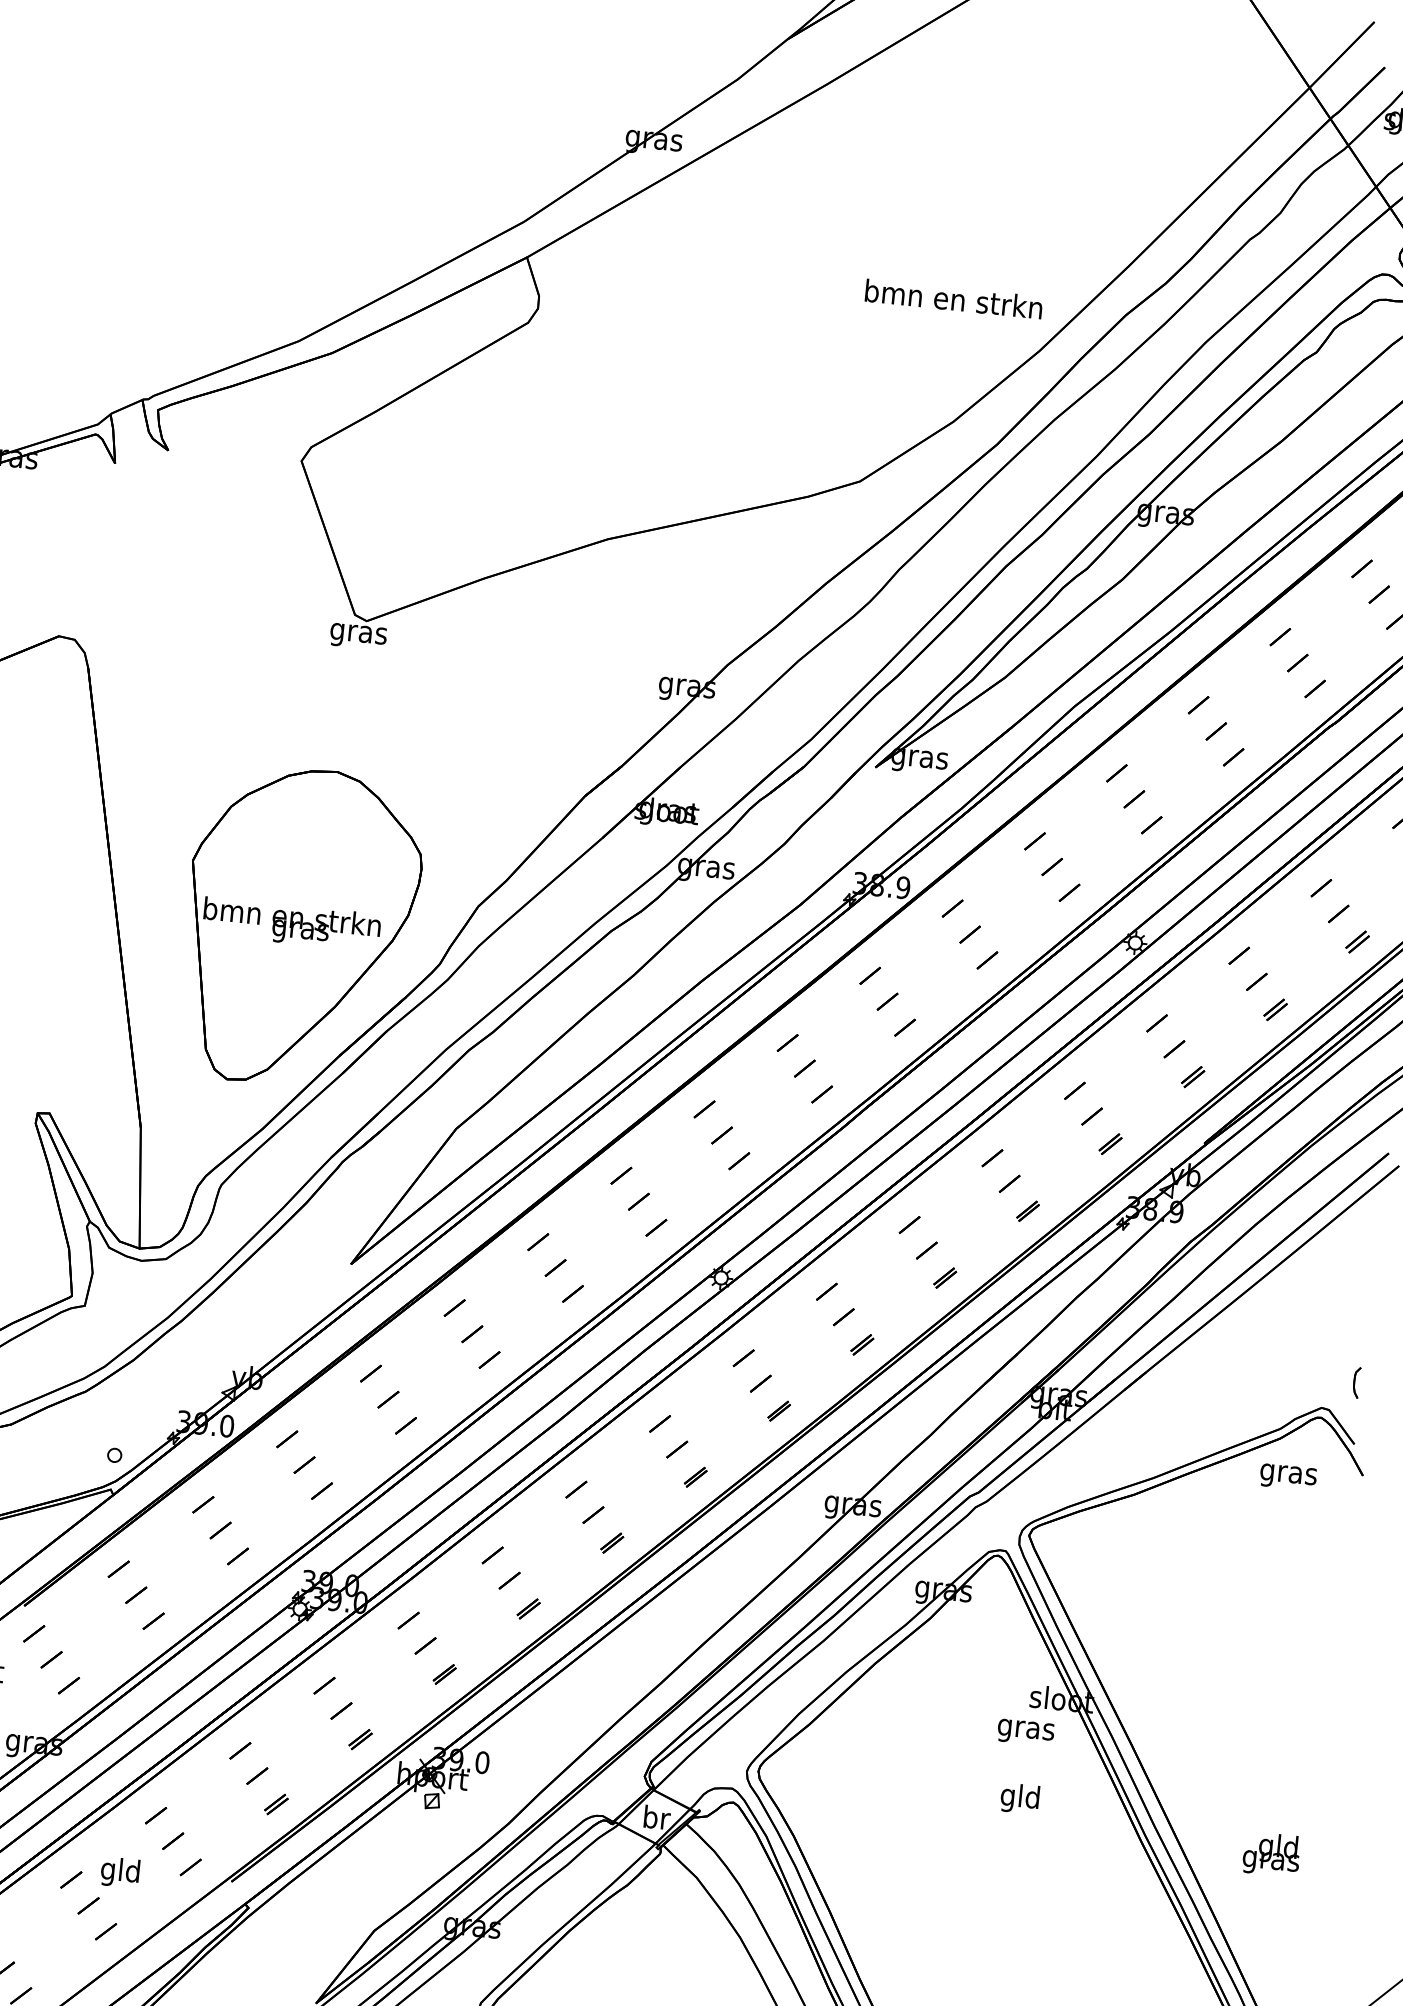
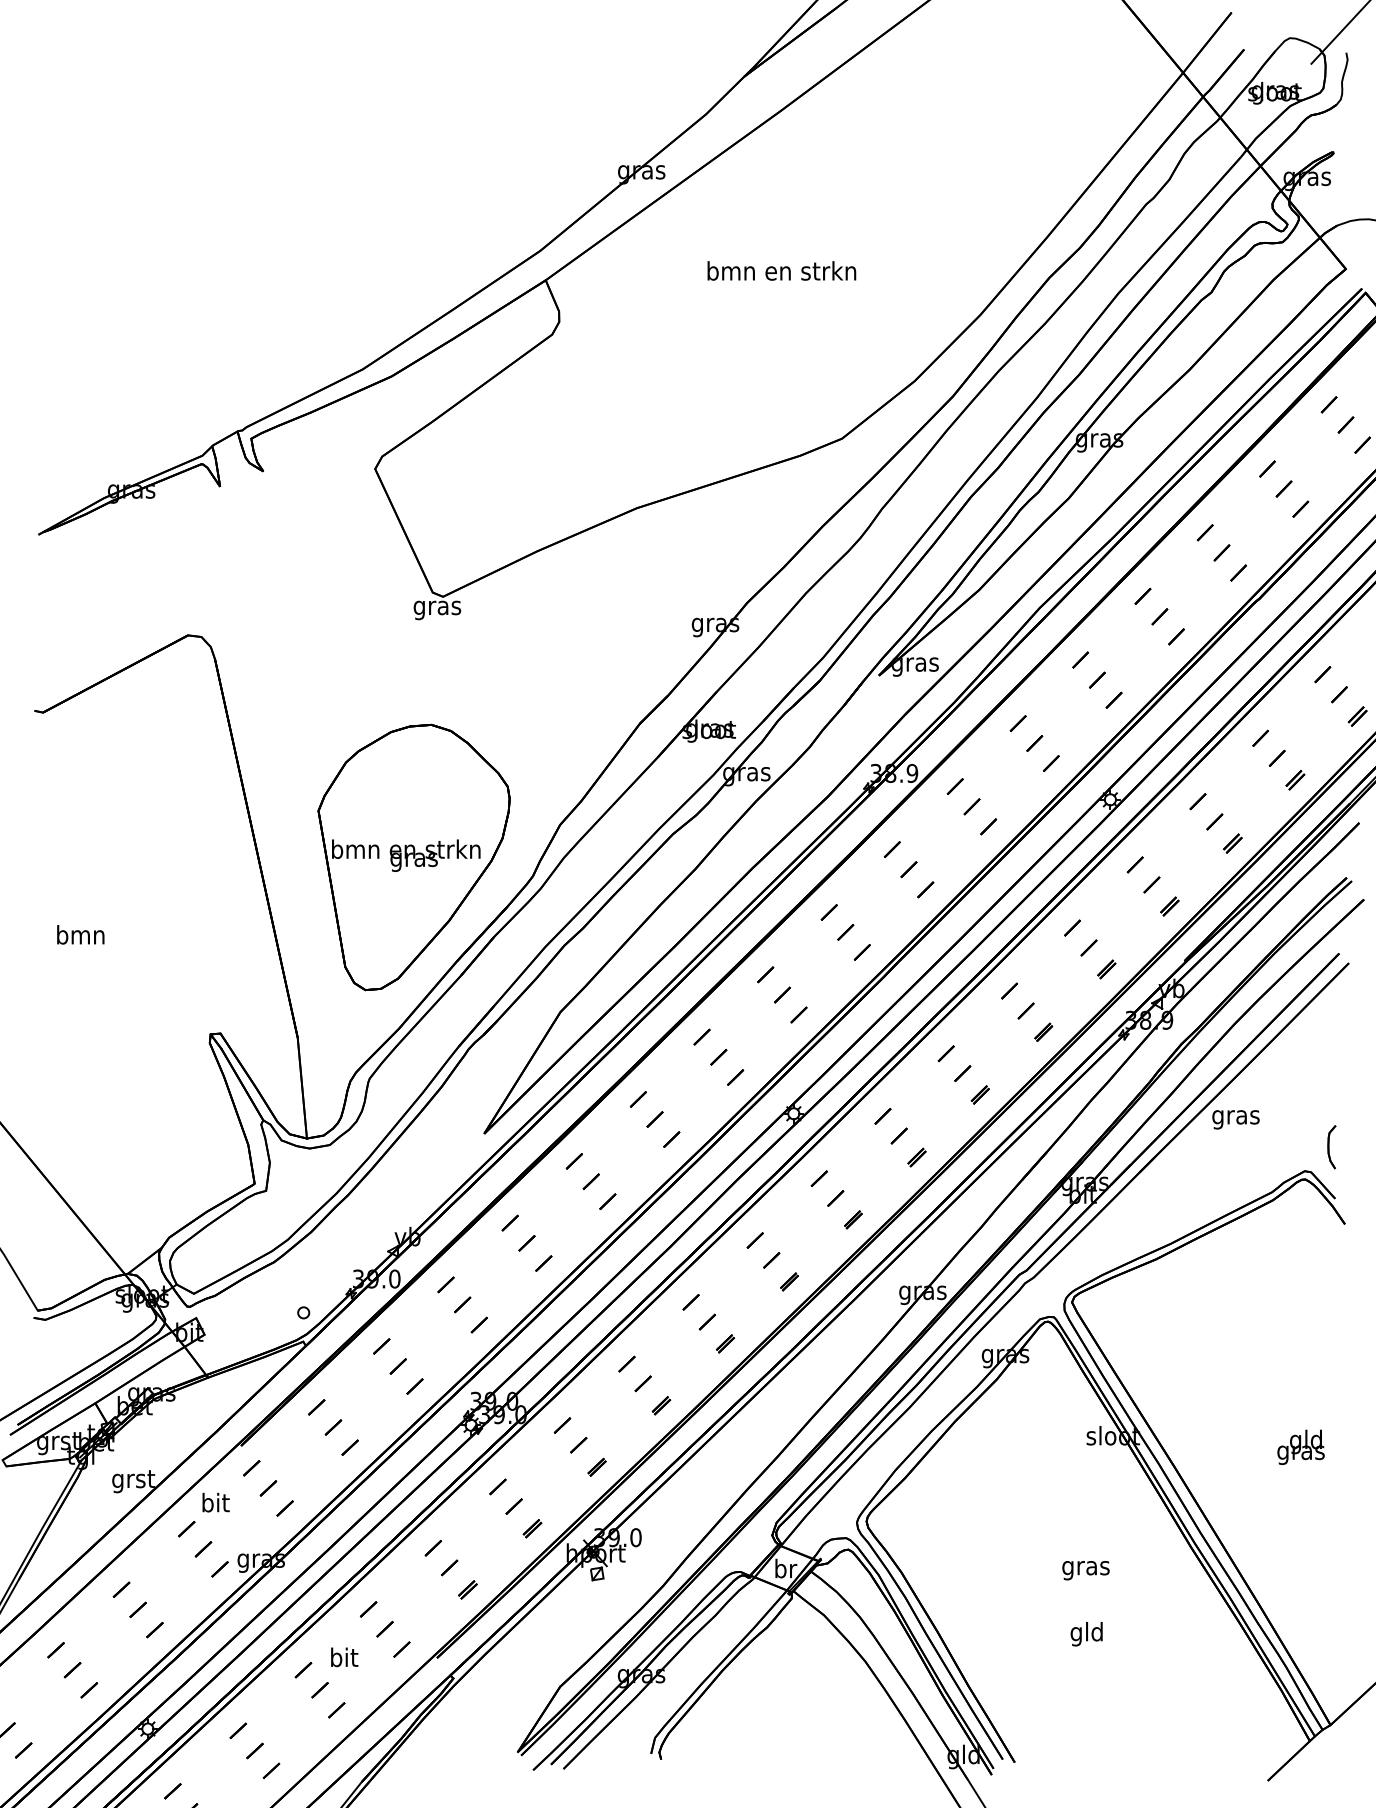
text: (953, 298) -> (781, 270), moved
part: (1356, 1382) -> (1331, 1147), size x1.67
text: (1287, 1476) -> (1235, 1119), moved
text: (1025, 1732) -> (1085, 1570), moved
text: (1019, 1799) -> (1086, 1634), moved
text: (1271, 1853) -> (1300, 1446), moved
text: (120, 1872) -> (343, 1659), gld -> bit

